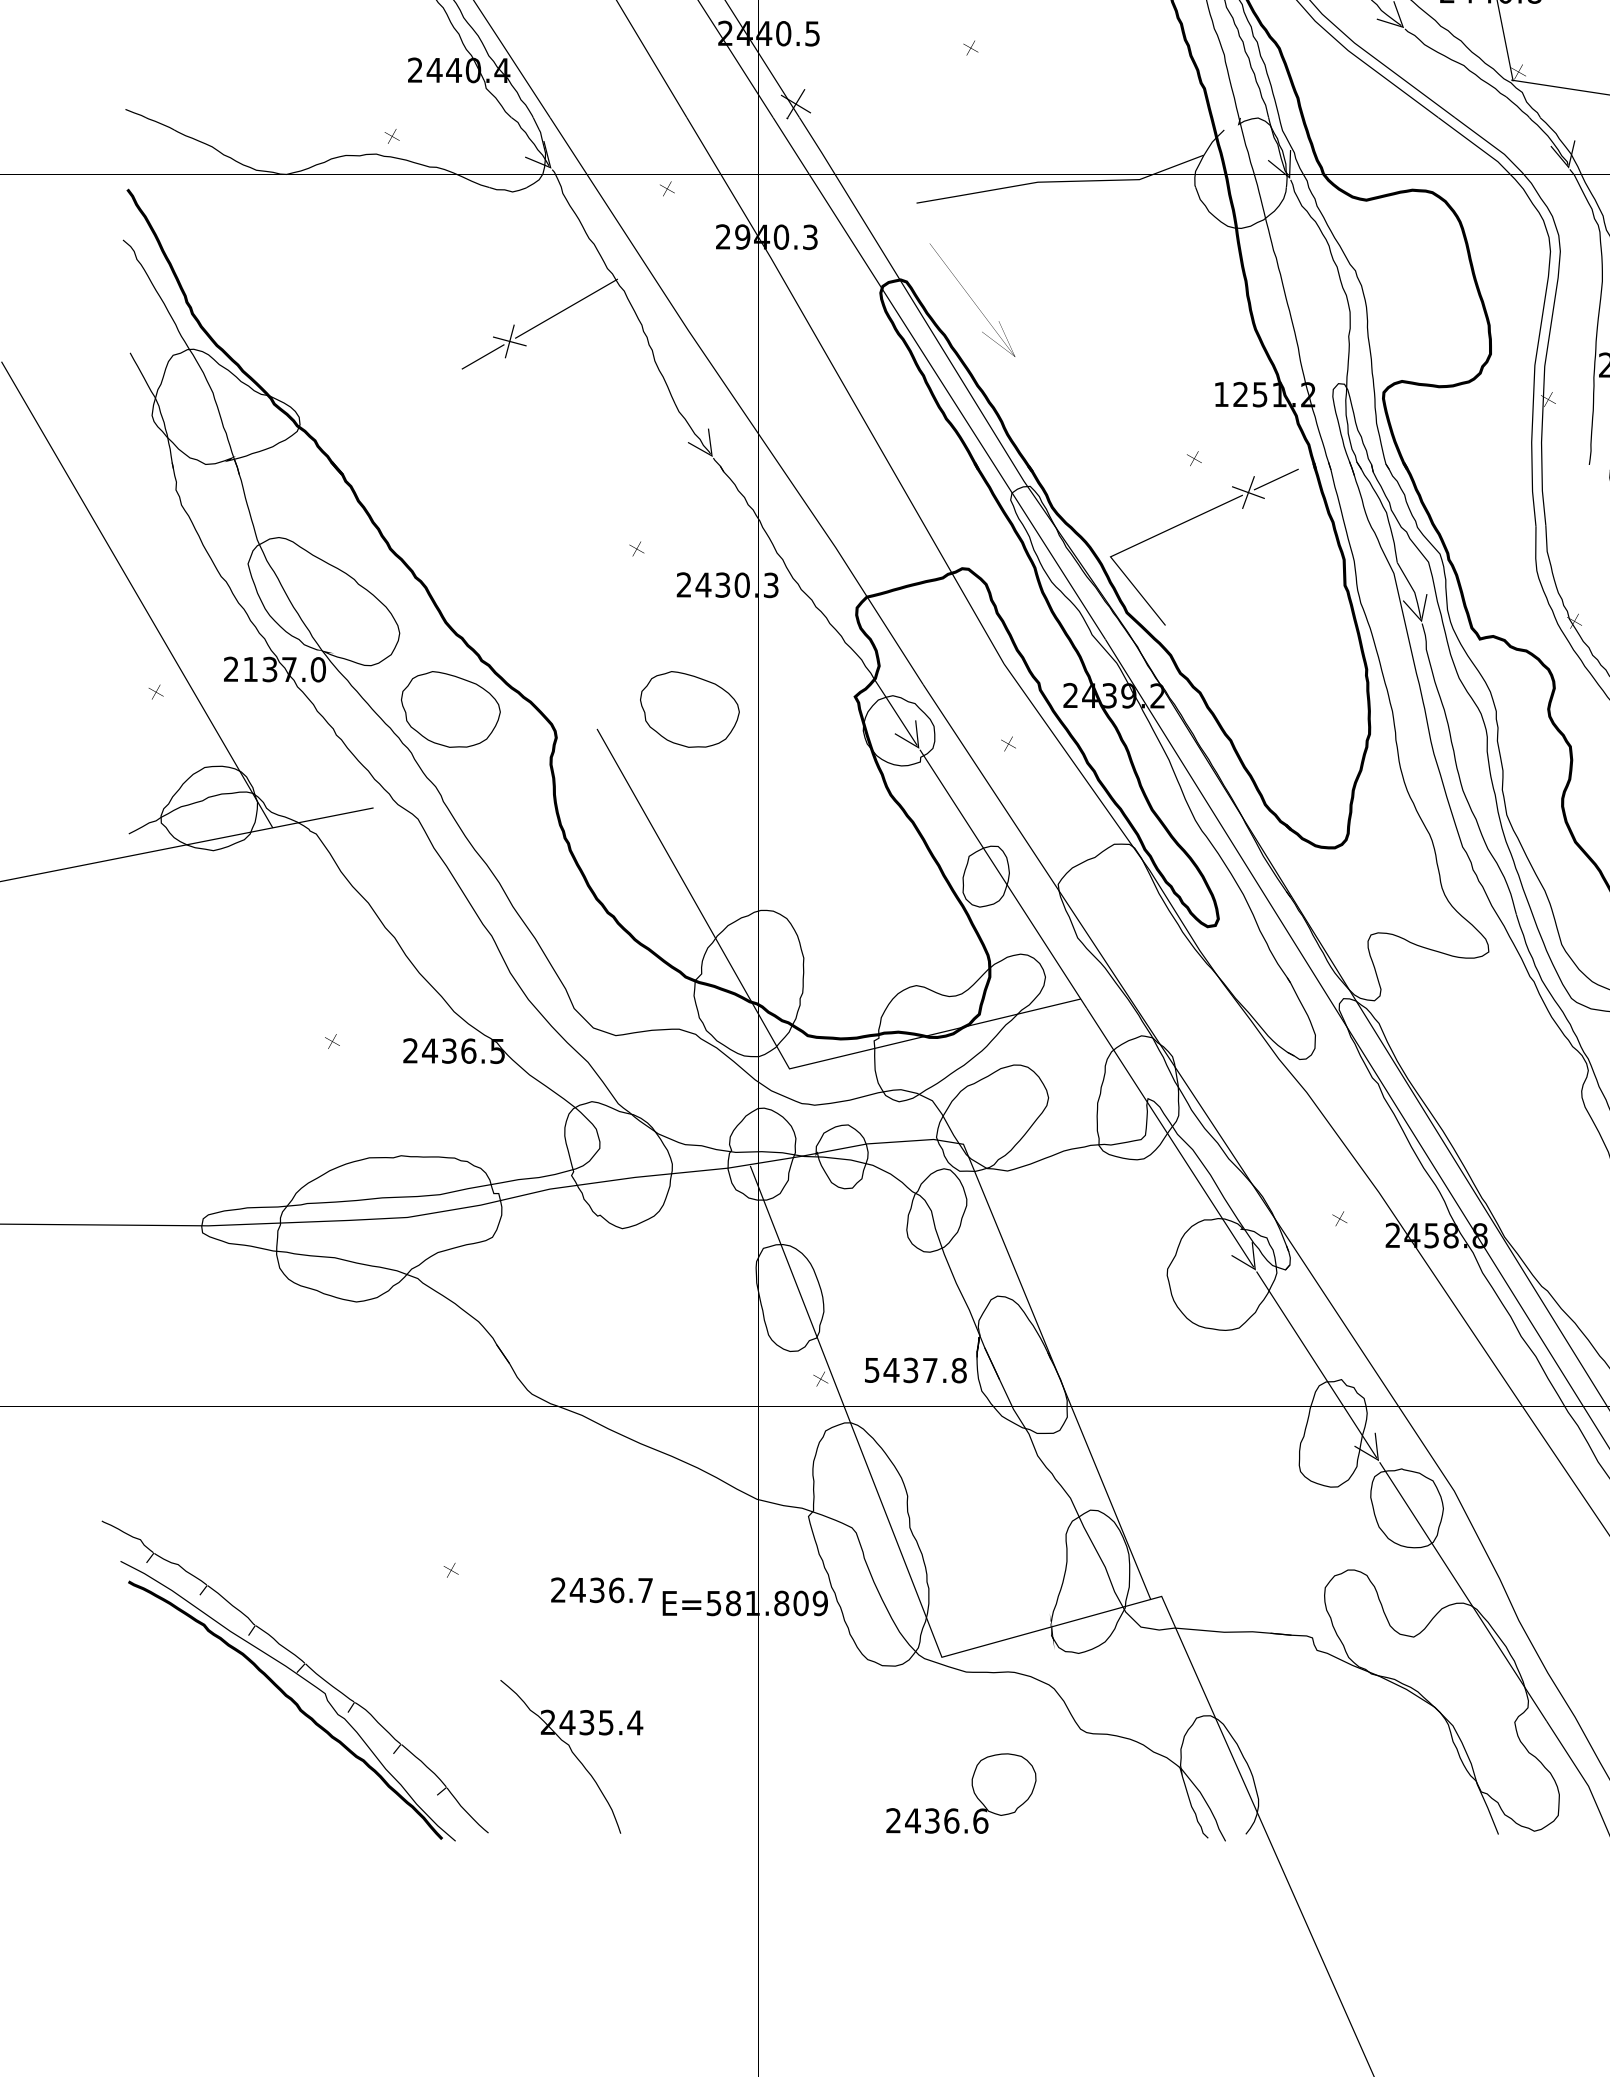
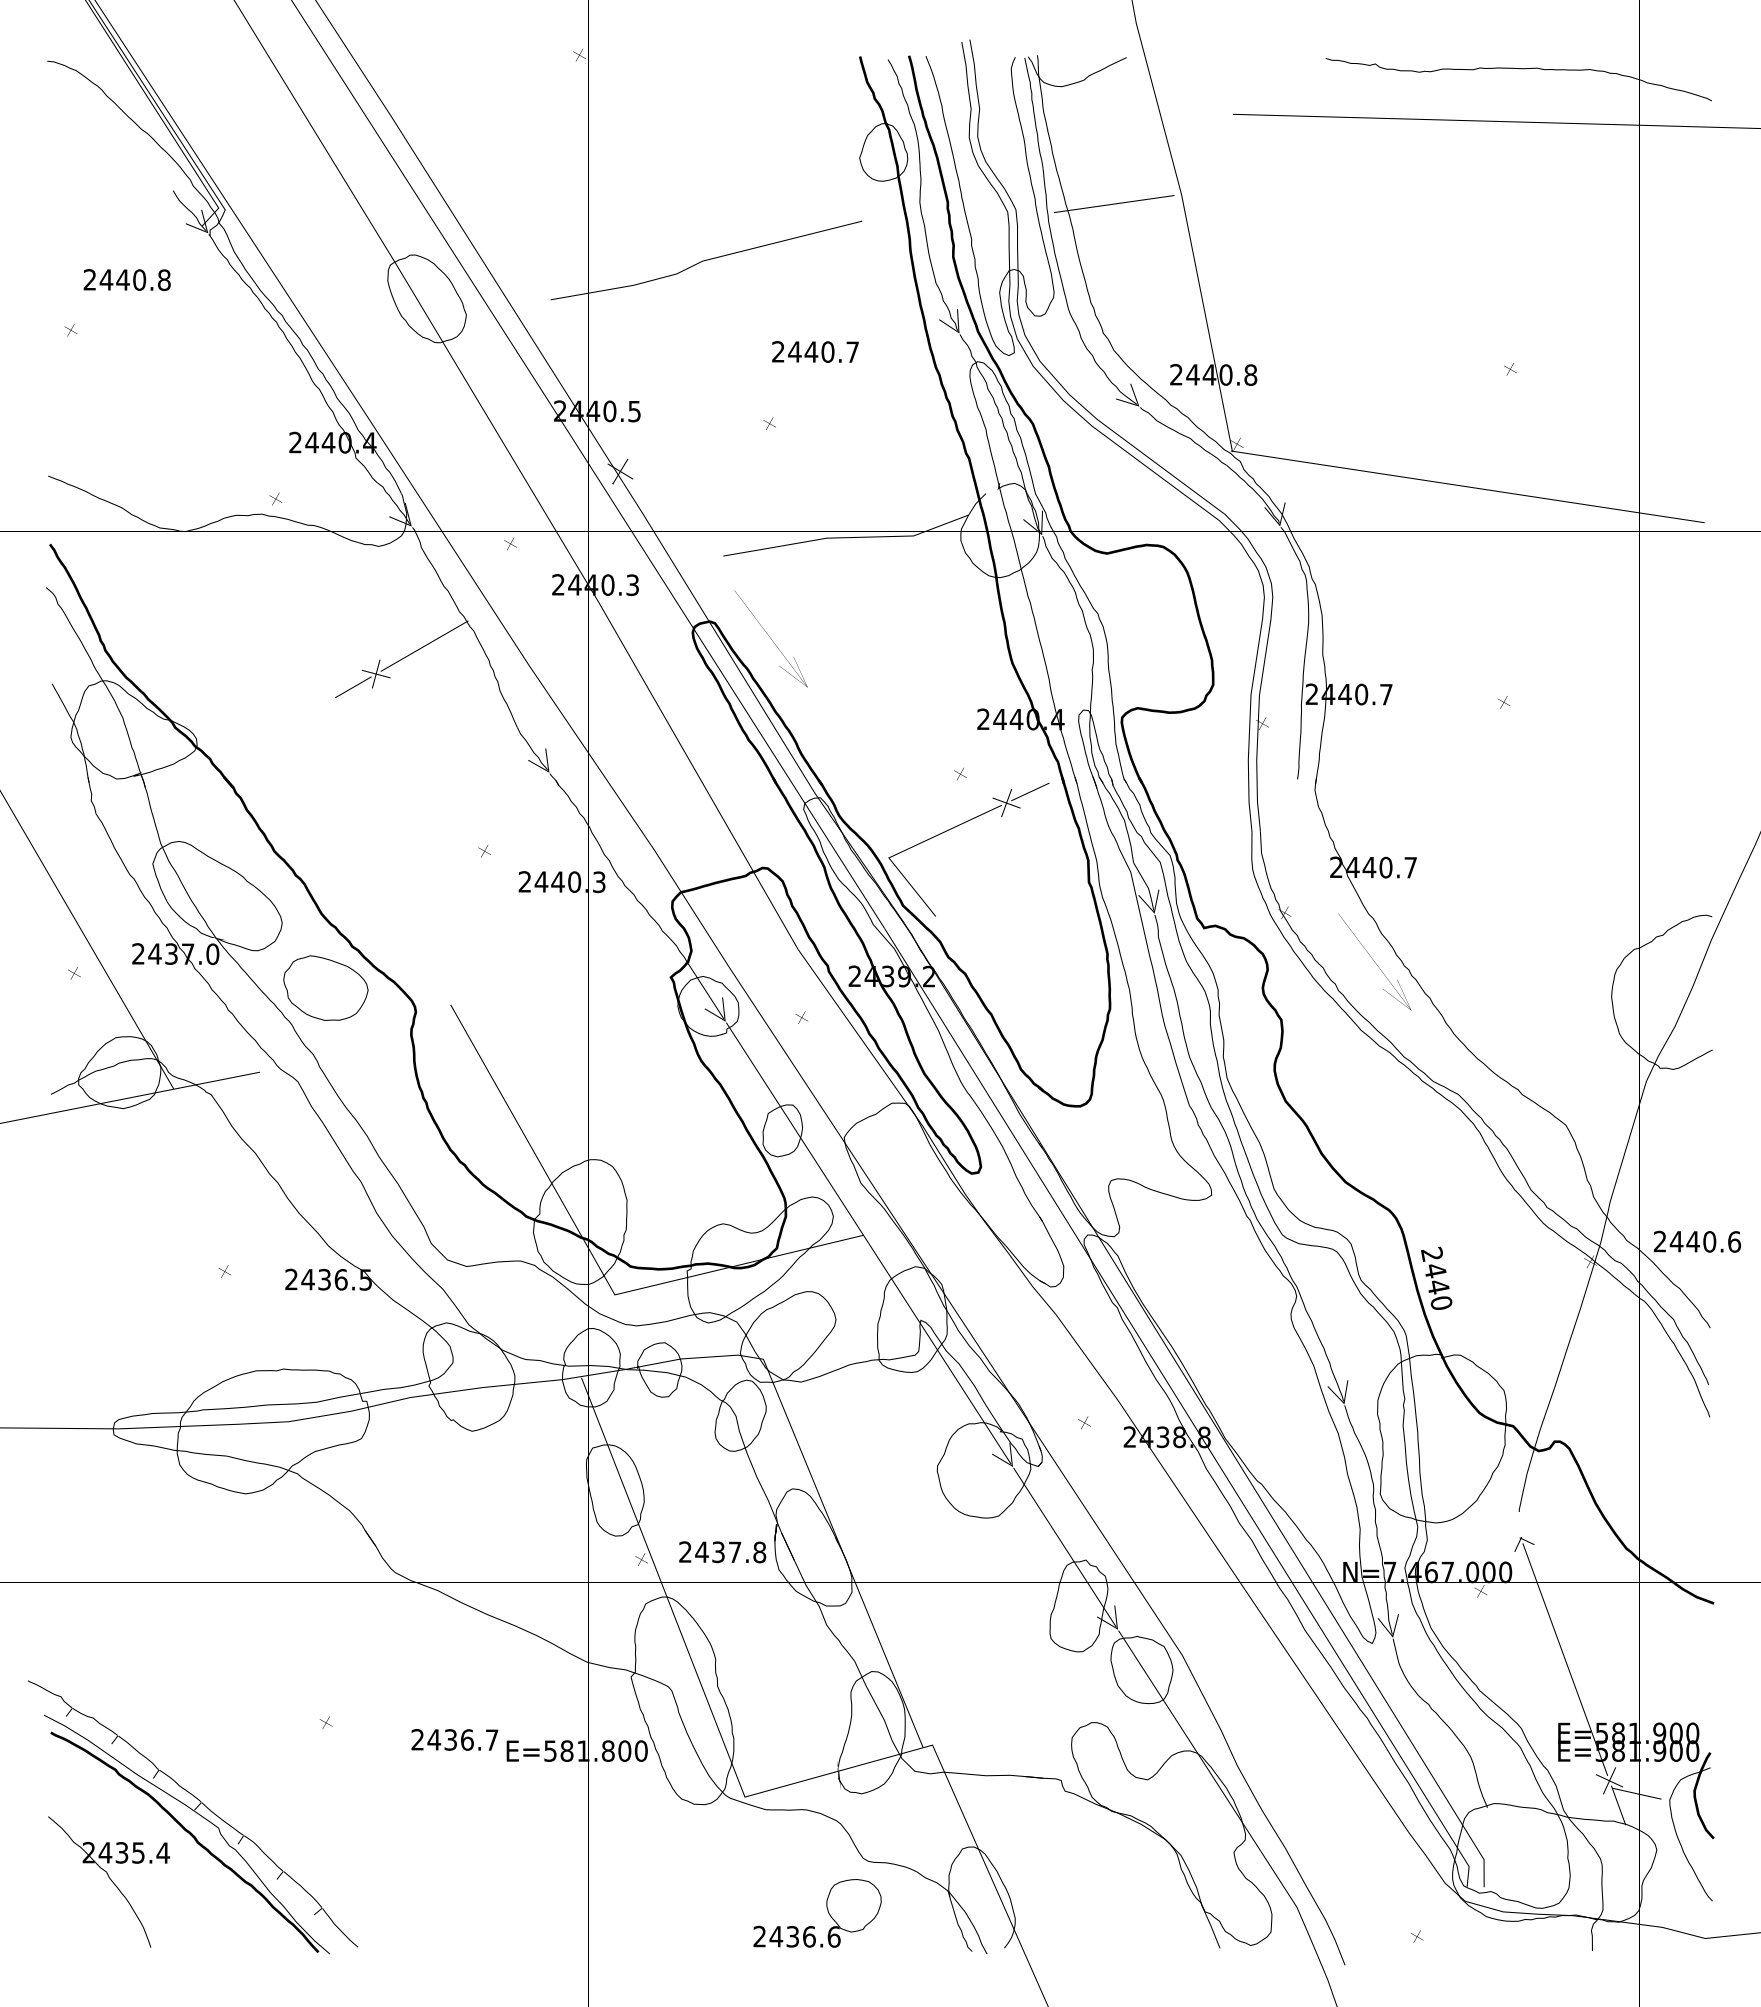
text: (742, 236) -> (574, 584), 2940.3 -> 2440.3
text: (1264, 394) -> (1020, 719), 1251.2 -> 2440.4
text: (722, 584) -> (557, 881), 2430.3 -> 2440.3
text: (250, 668) -> (154, 953), 2137.0 -> 2437.0
part: (689, 708) -> (529, 987), removed
text: (1432, 1234) -> (1163, 1436), 2458.8 -> 2438.8
text: (872, 1369) -> (685, 1551), 5437.8 -> 2437.8
text: (819, 1602) -> (640, 1750), E=581.809 -> E=581.800
text: (572, 1756) -> (109, 1881), moved
text: (961, 1793) -> (817, 1913), moved

